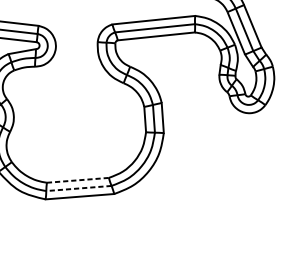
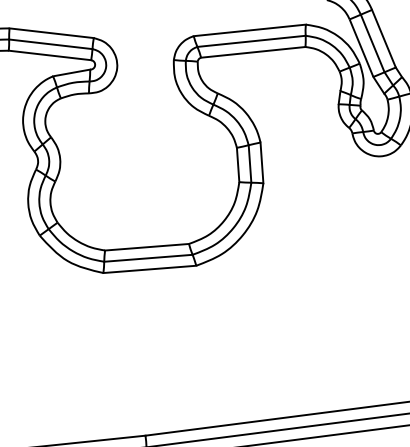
line: (78, 180) -> (147, 247), dashed -> solid
line: (78, 188) -> (147, 258), dashed -> solid

